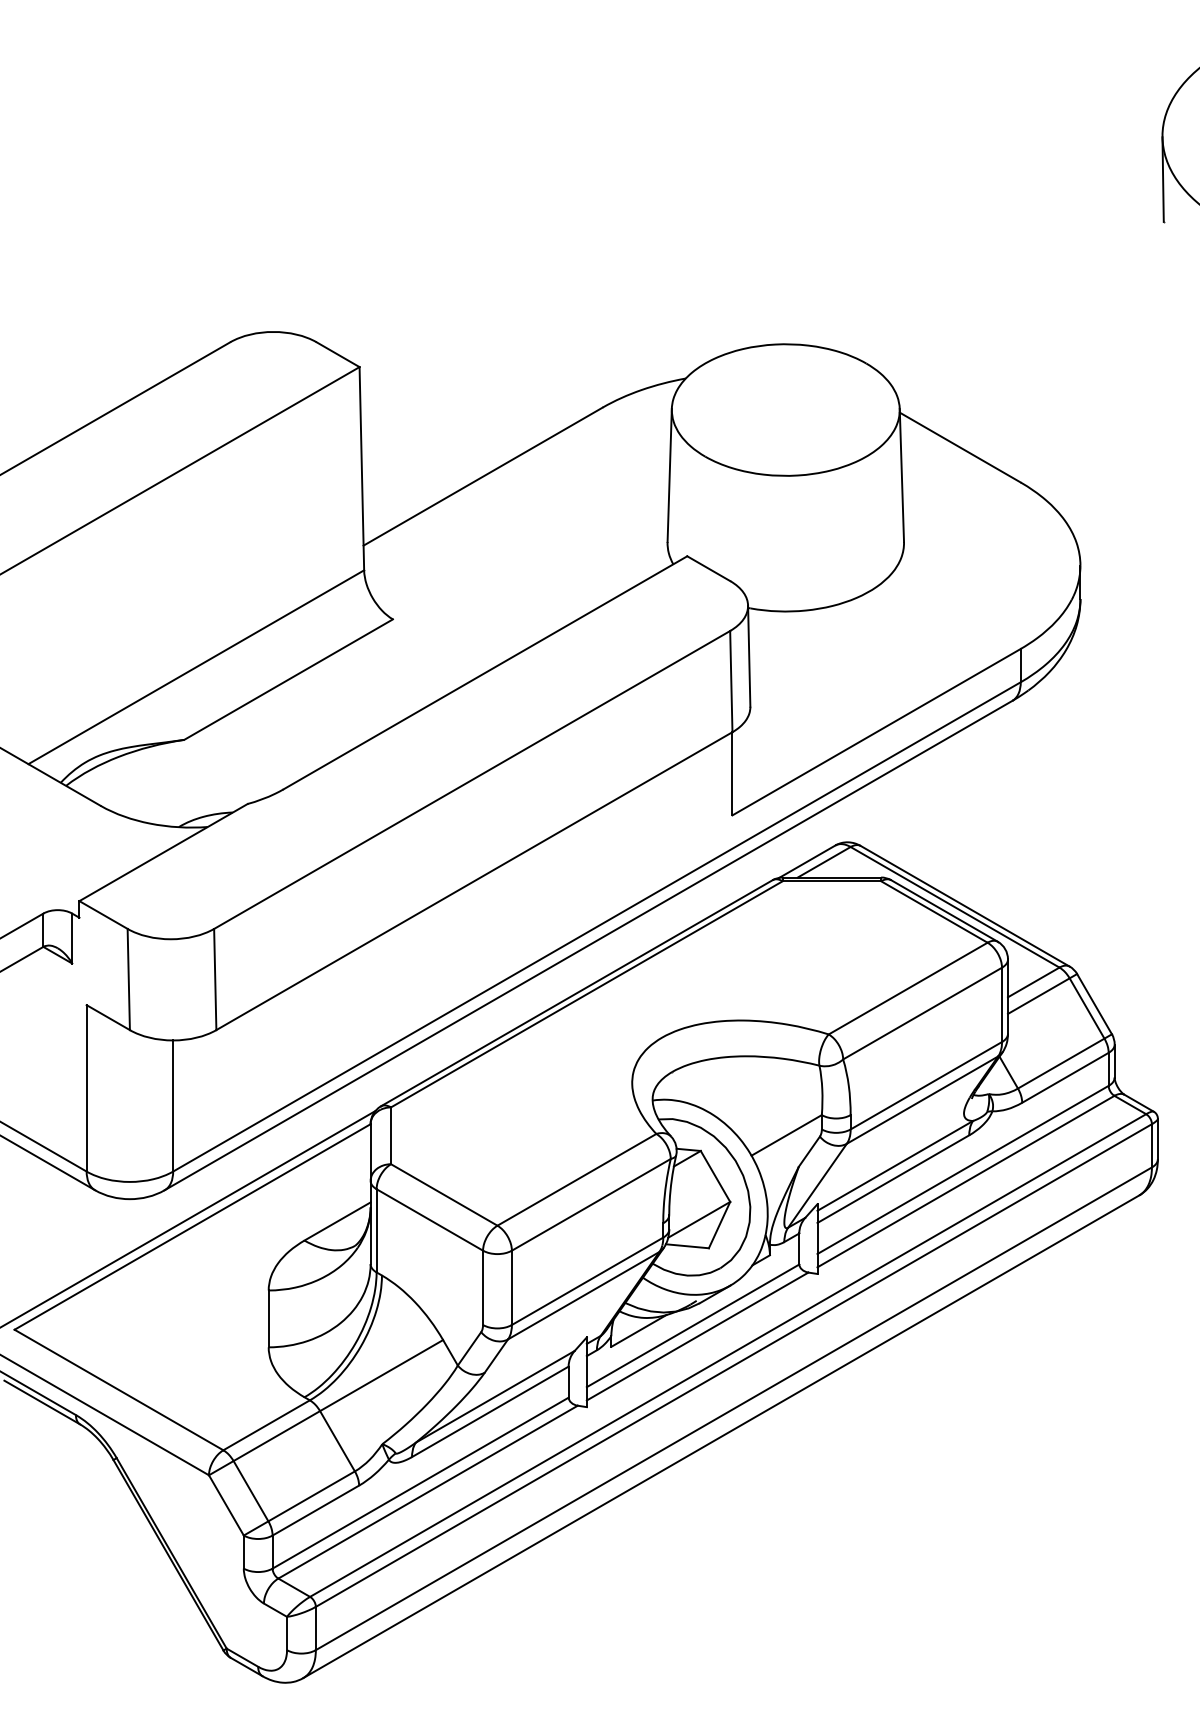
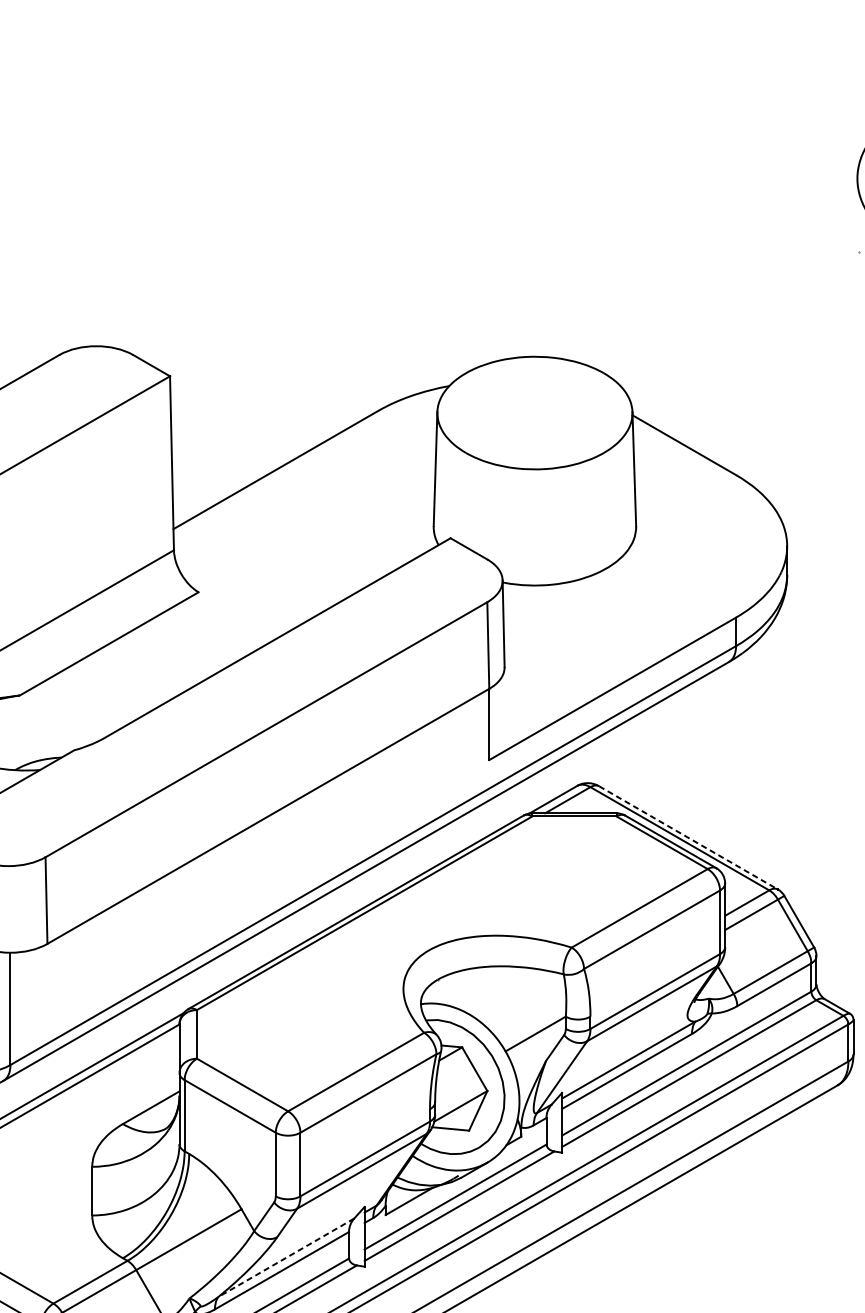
line: (1162, 179) -> (857, 215), removed
line: (965, 906) -> (688, 838), solid -> dashed
line: (495, 1396) -> (286, 1257), solid -> dashed

